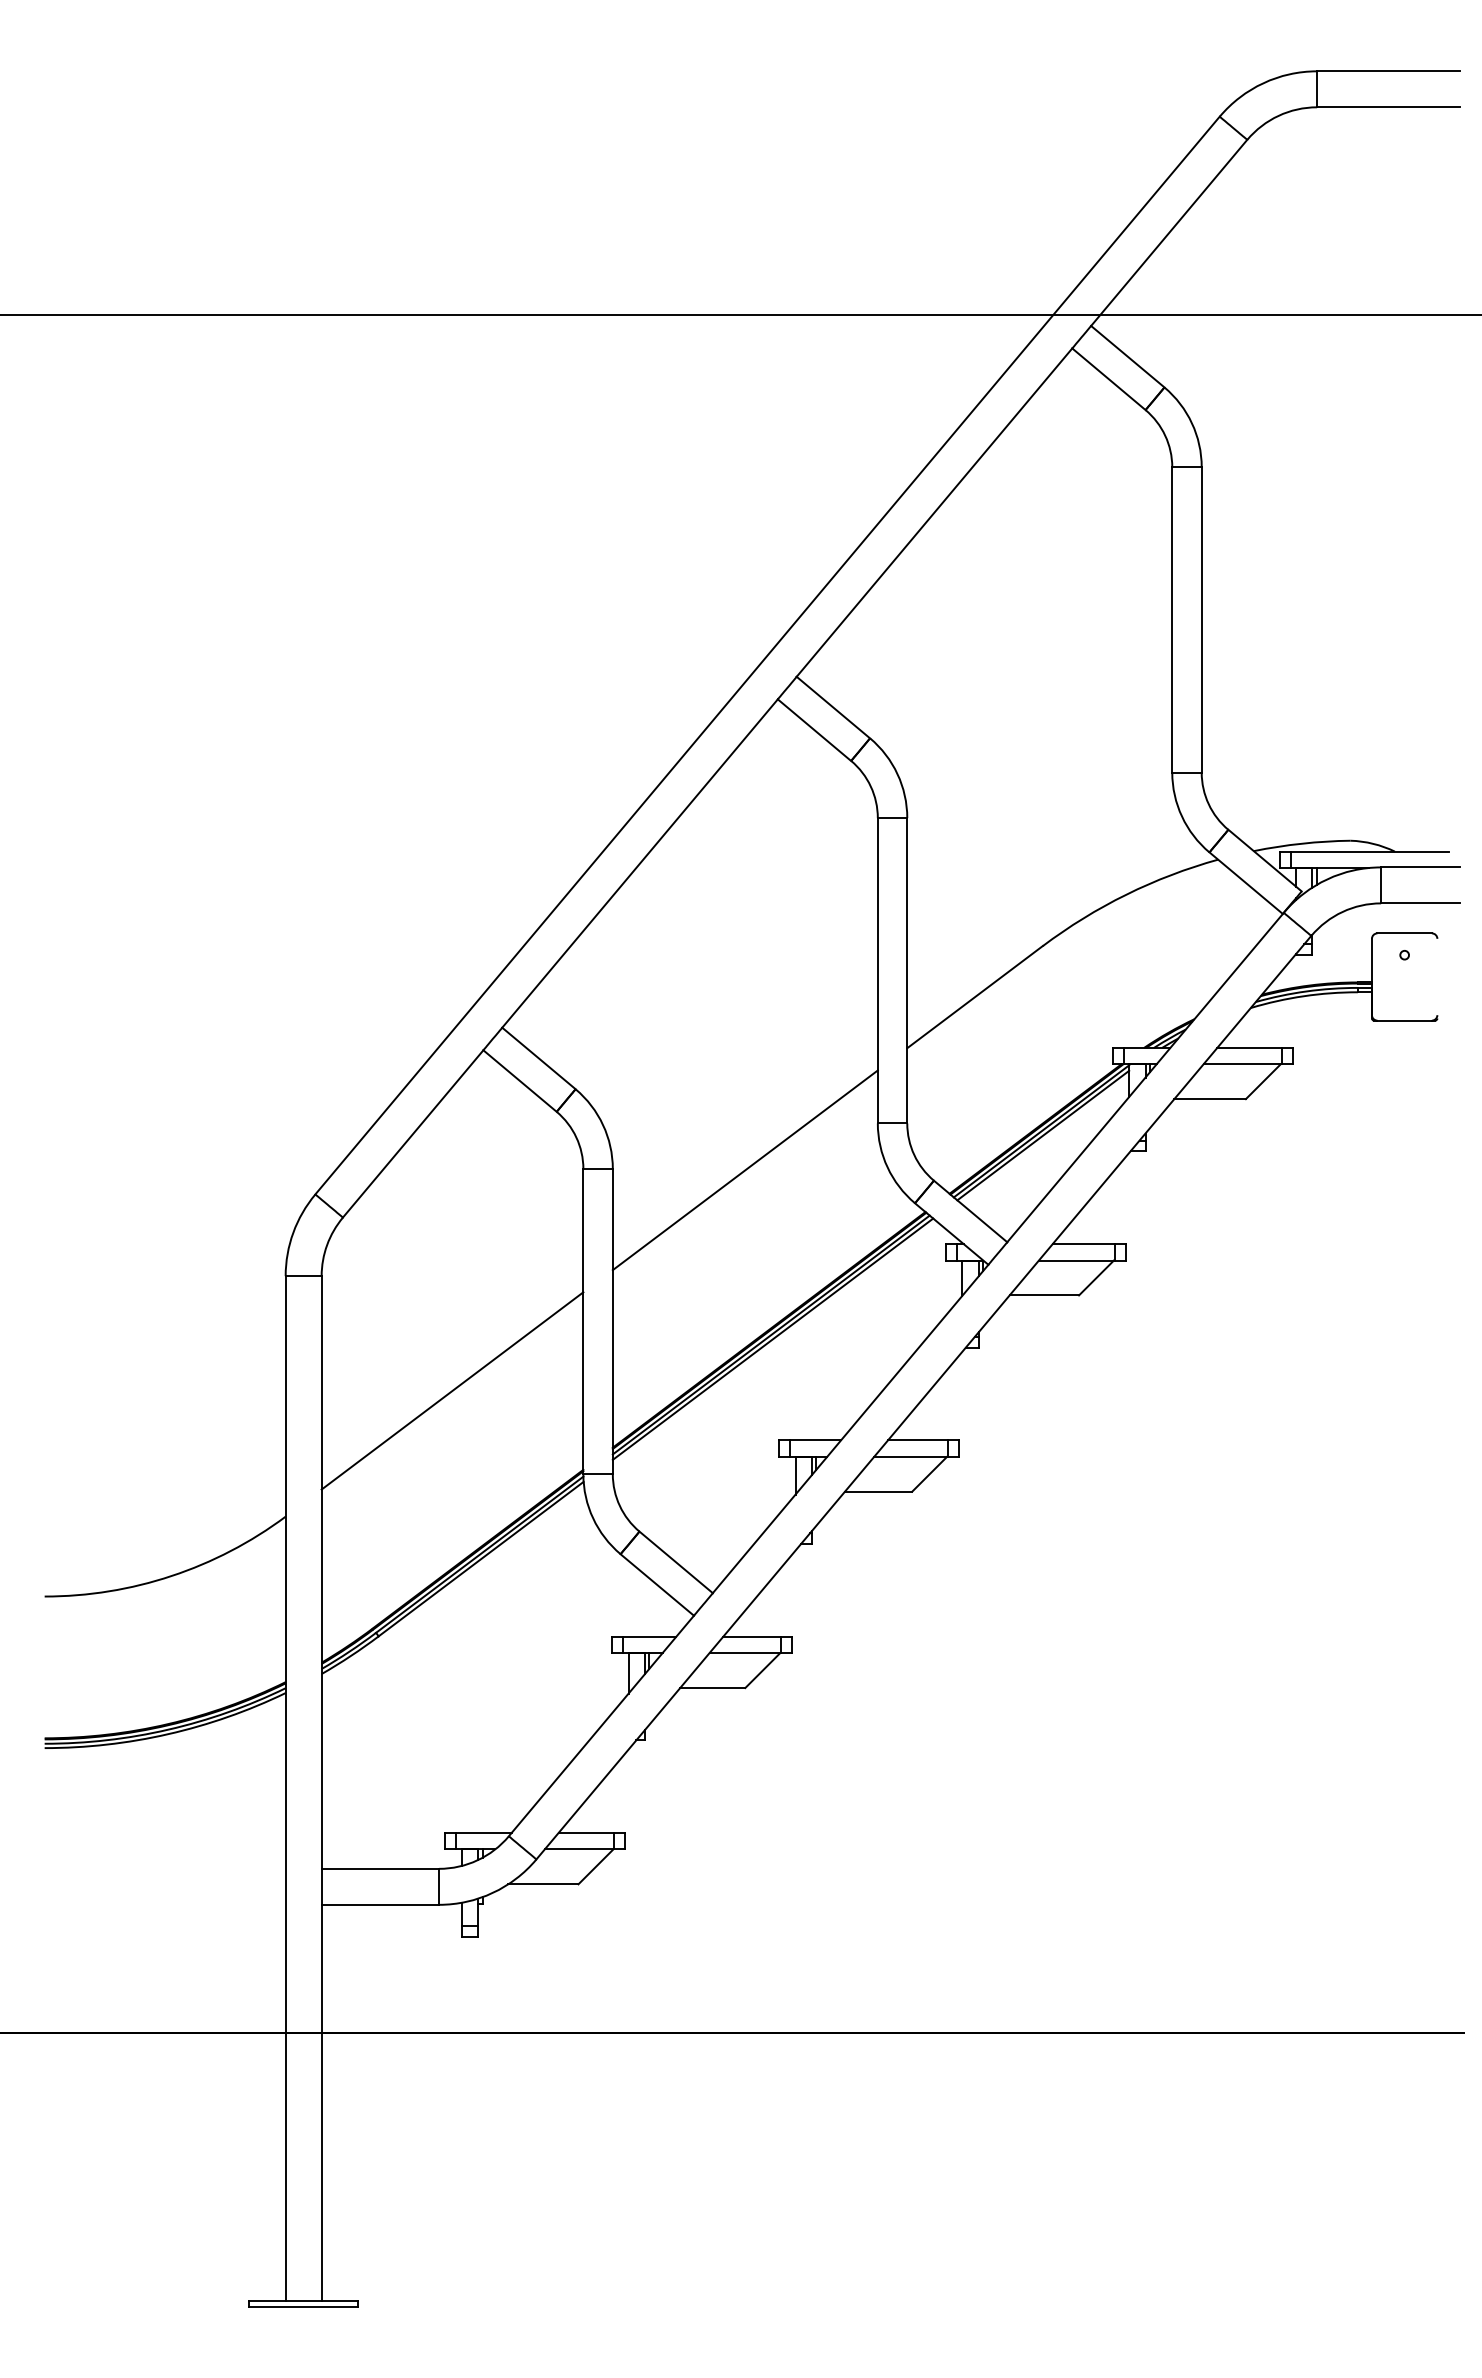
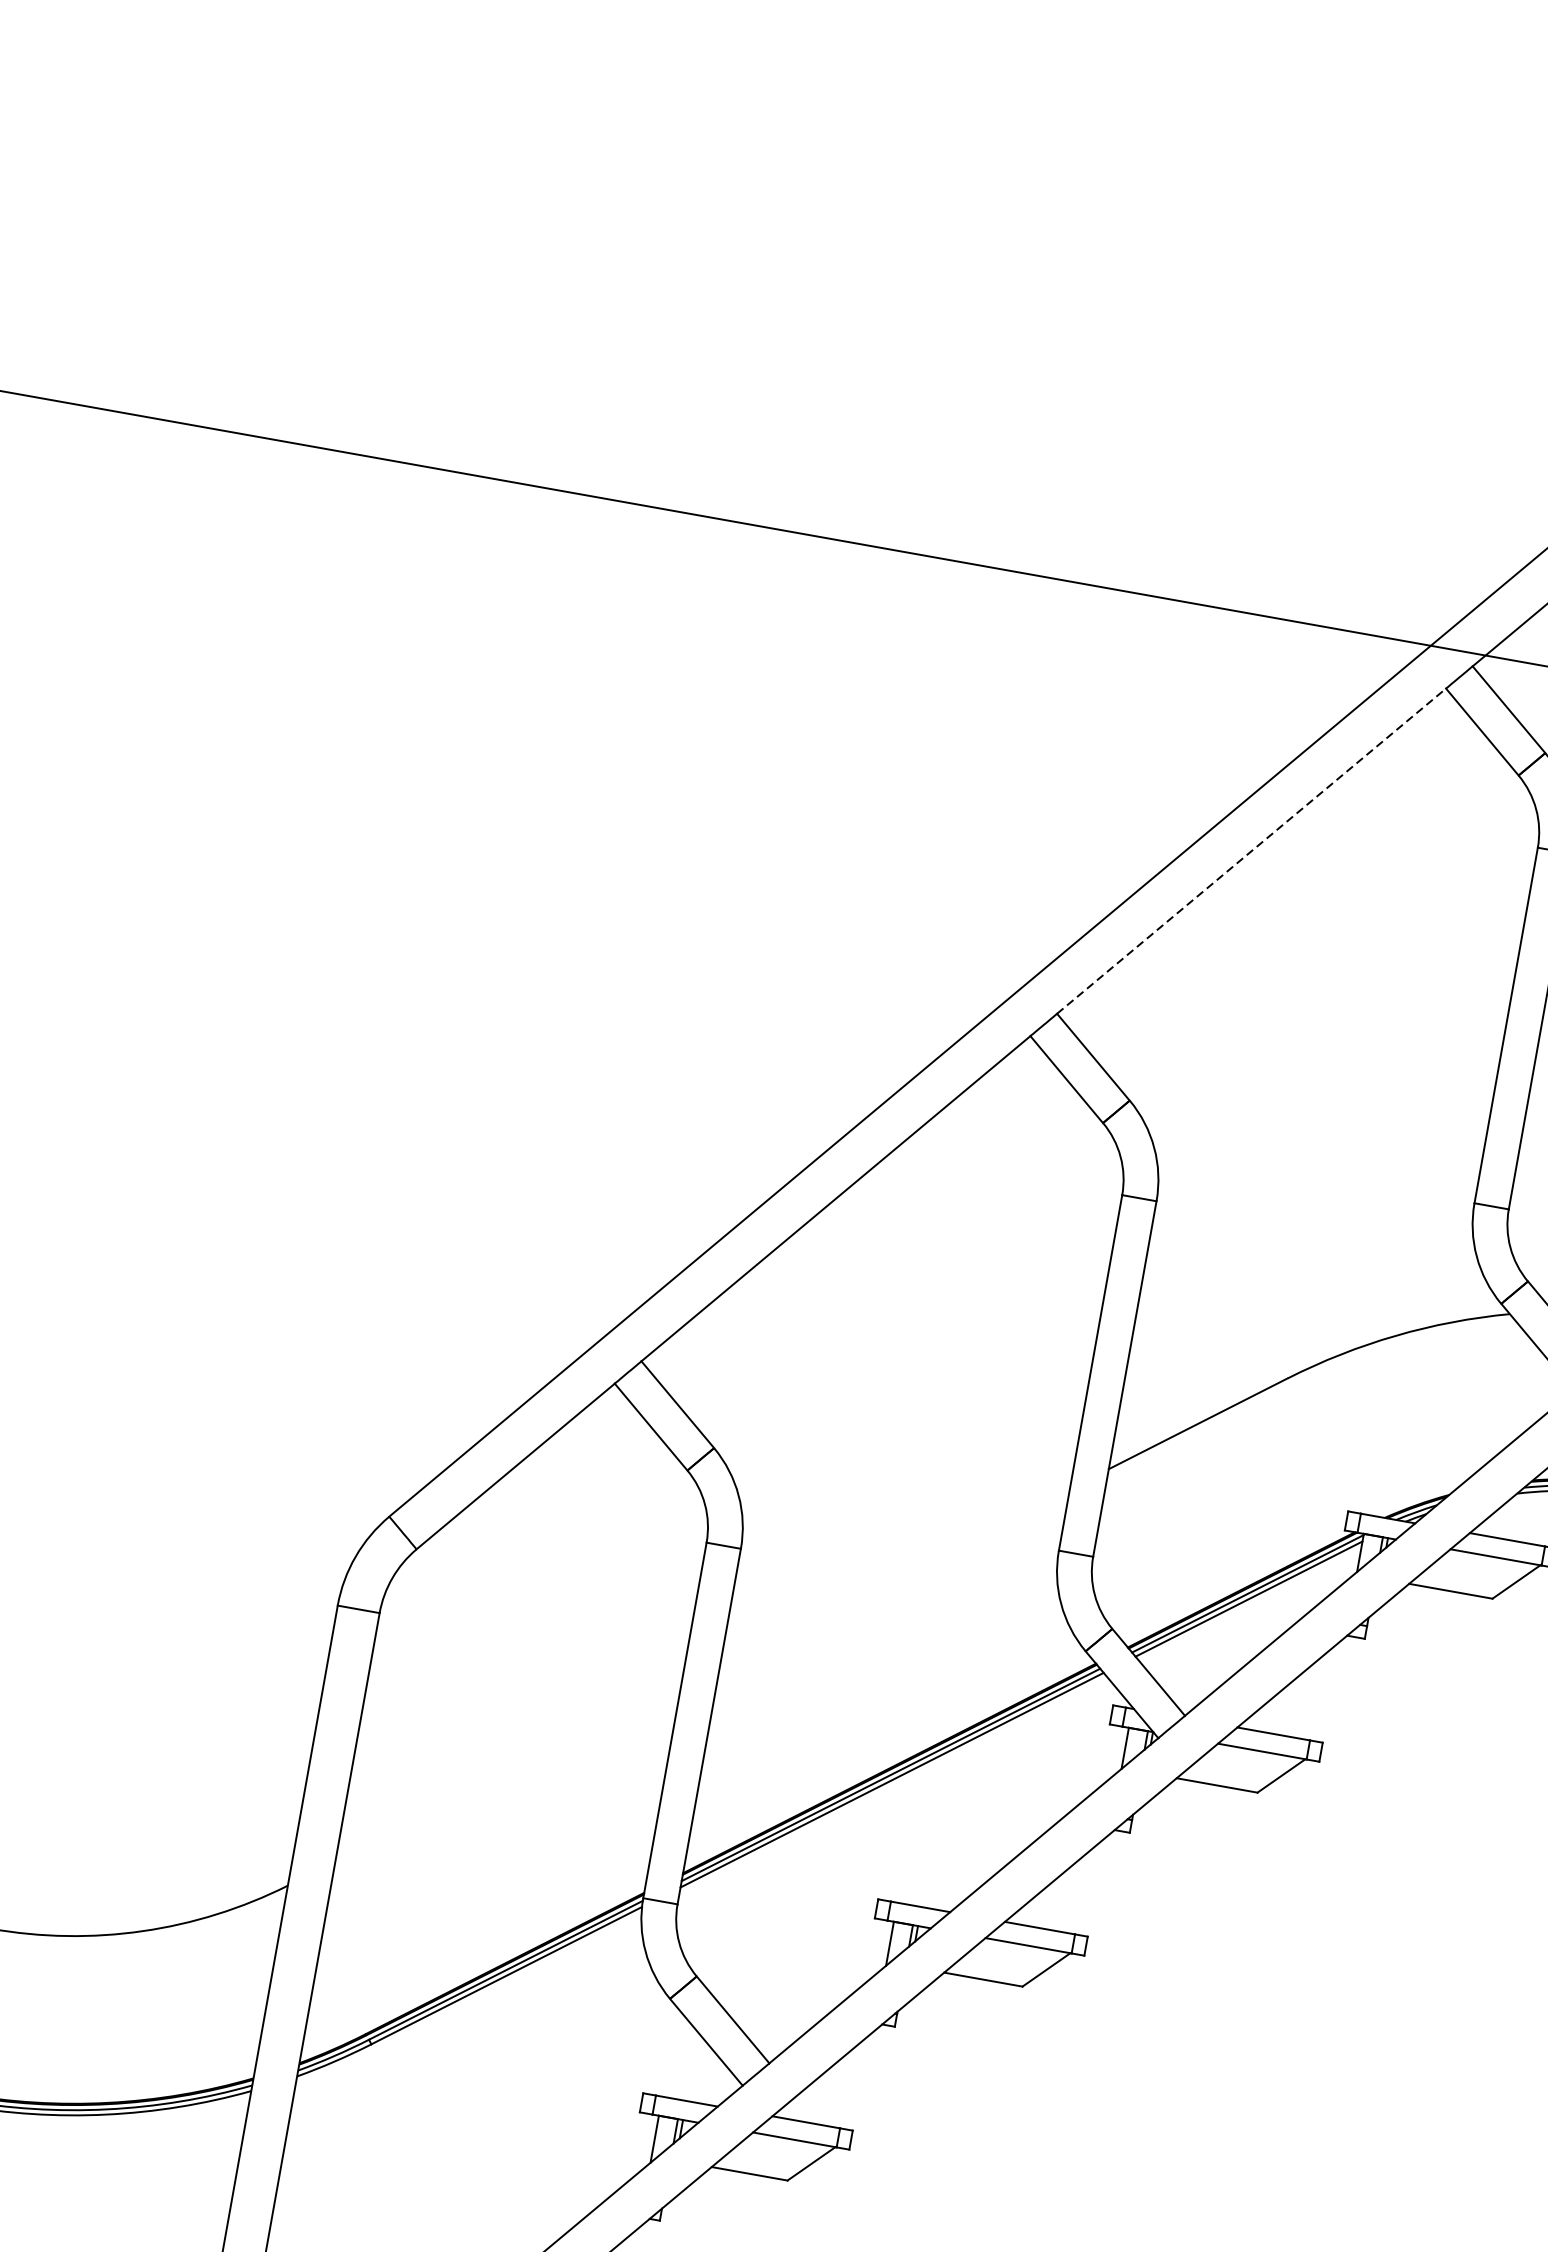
line: (934, 512) -> (1251, 851), solid -> dashed
line: (744, 1170) -> (893, 1577), removed
line: (452, 1390) -> (508, 1773), removed

